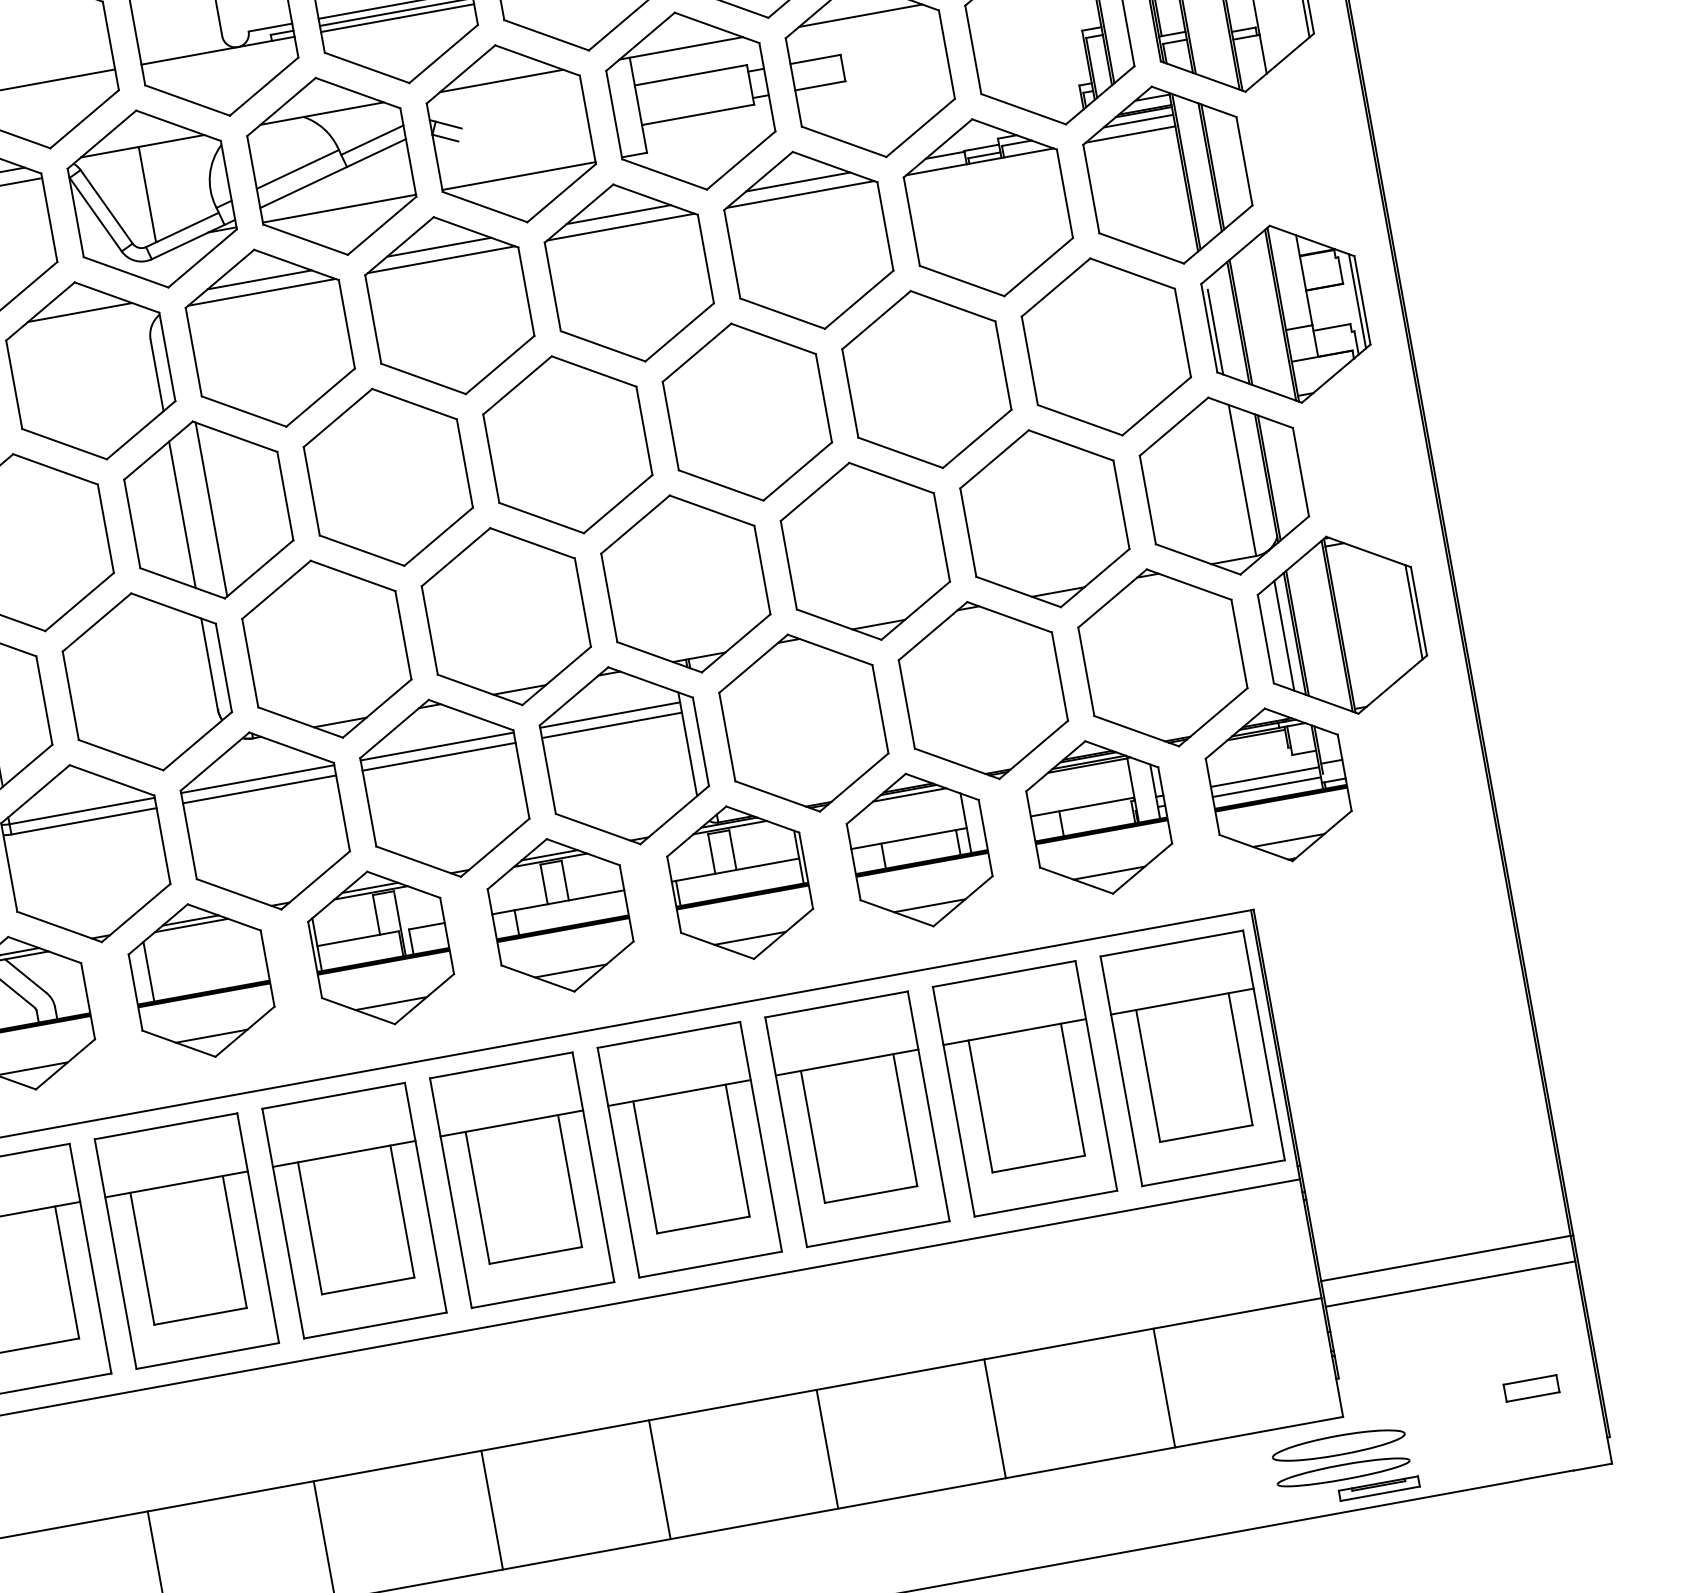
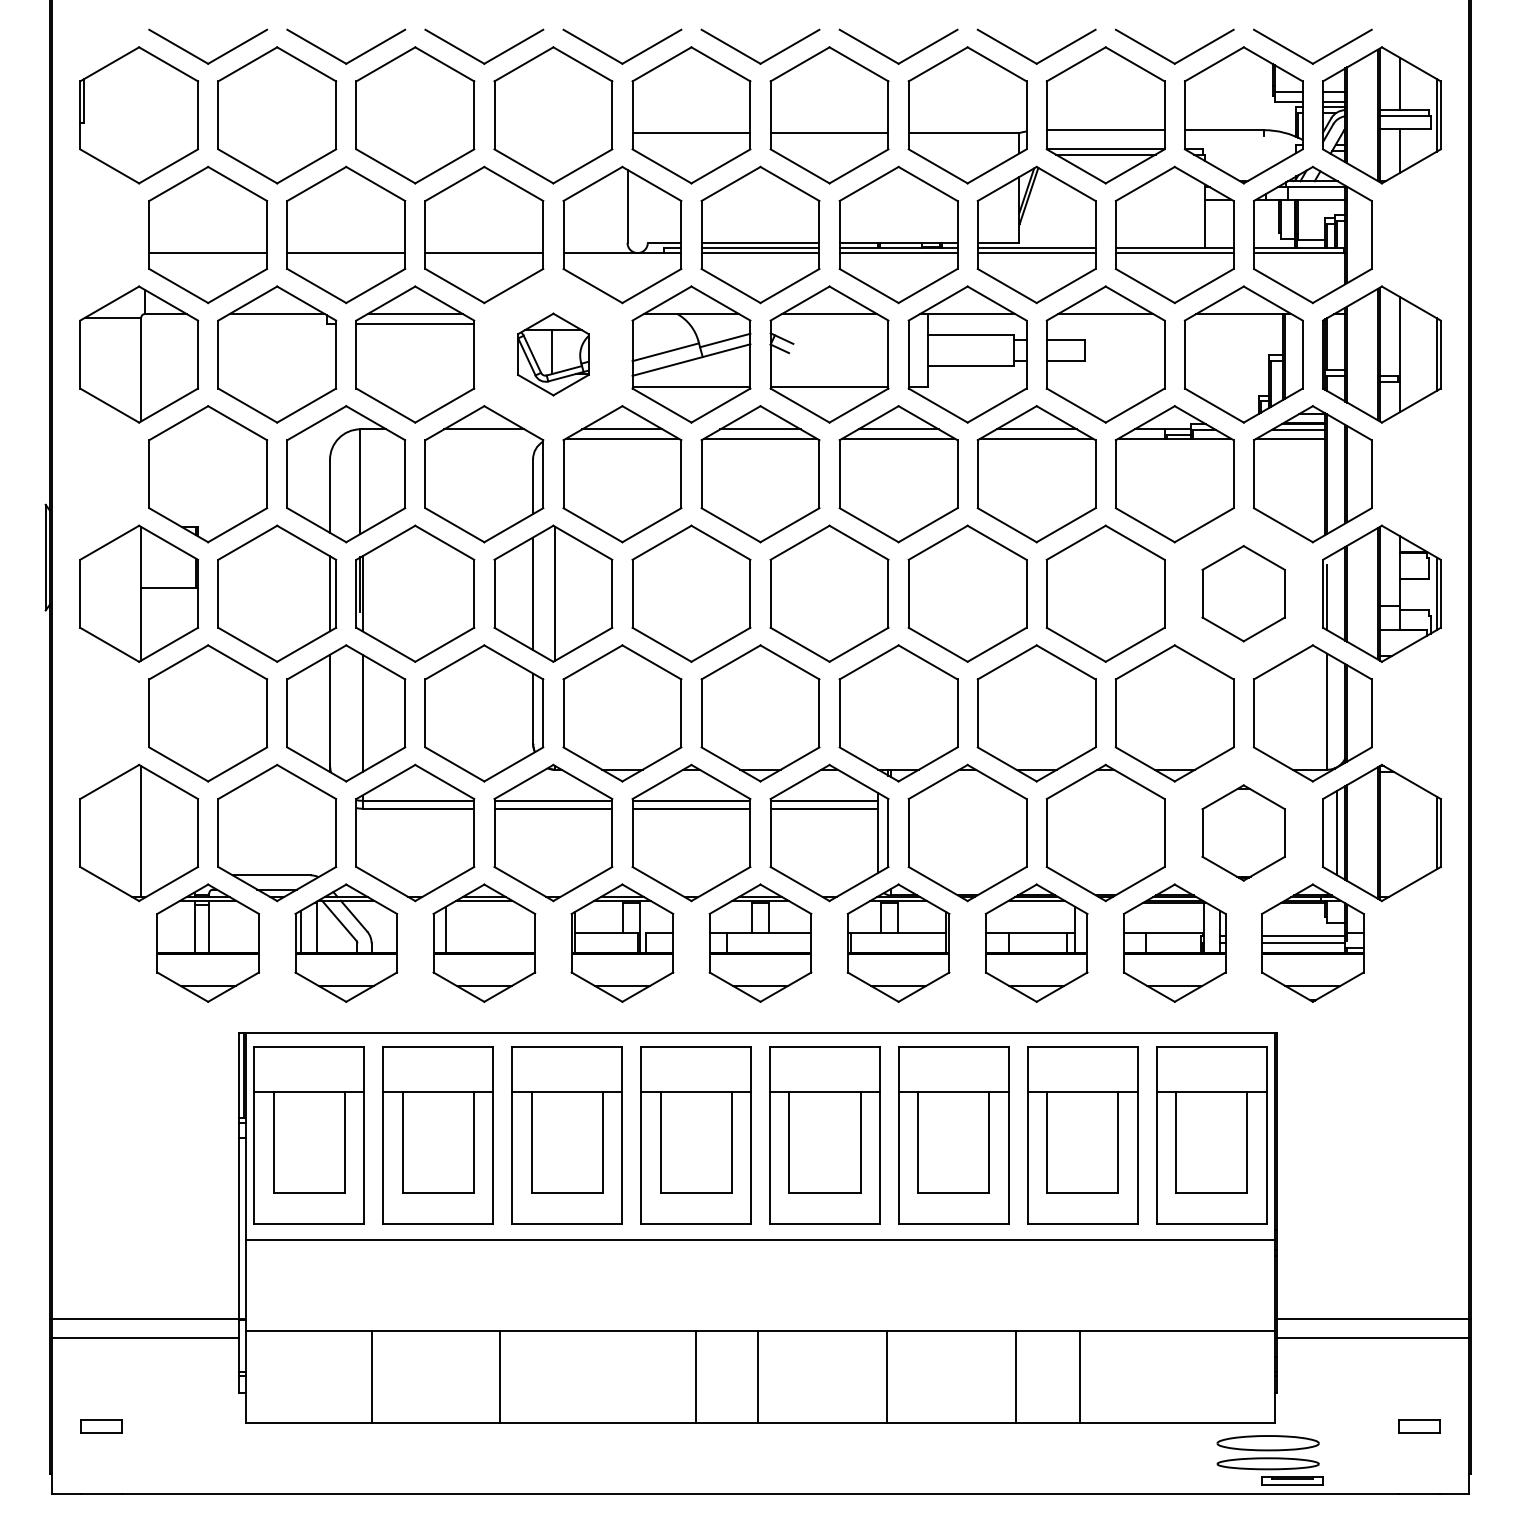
part: (152, 198) -> (553, 354), size x0.6
part: (1105, 346) -> (1243, 593), size x0.7
part: (1162, 657) -> (1243, 832), size x0.7
line: (1164, 1387) -> (1080, 1376), moved
line: (492, 1509) -> (696, 1376), moved

